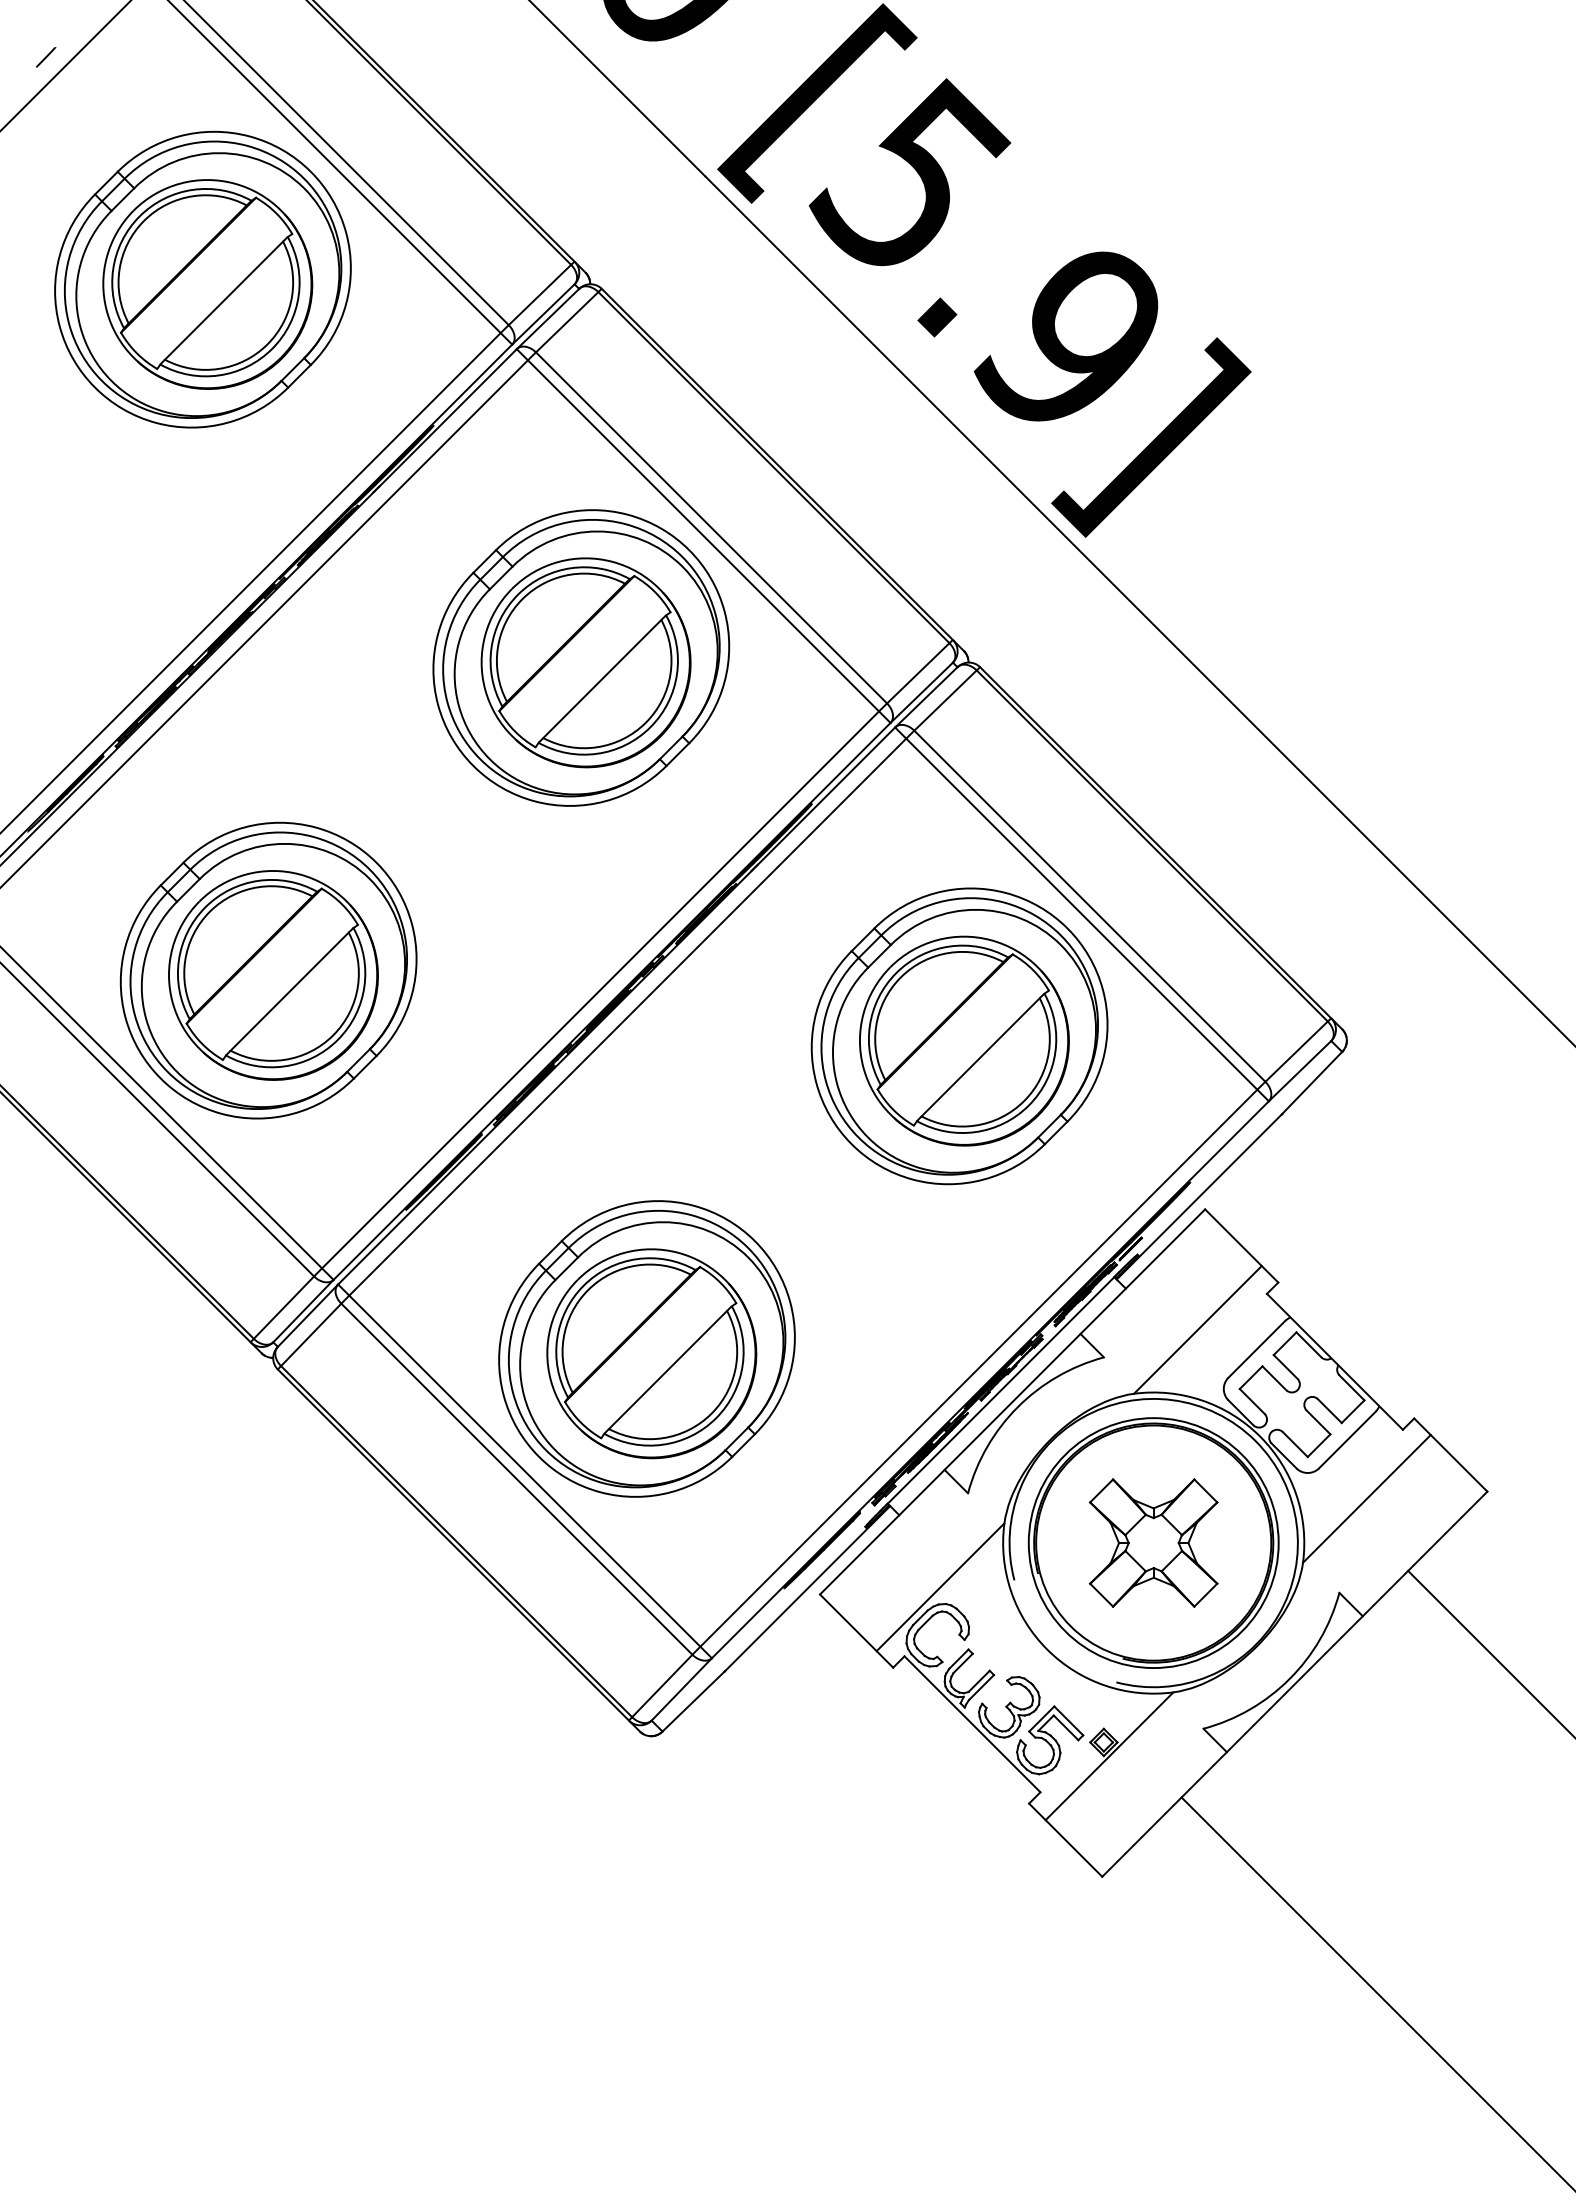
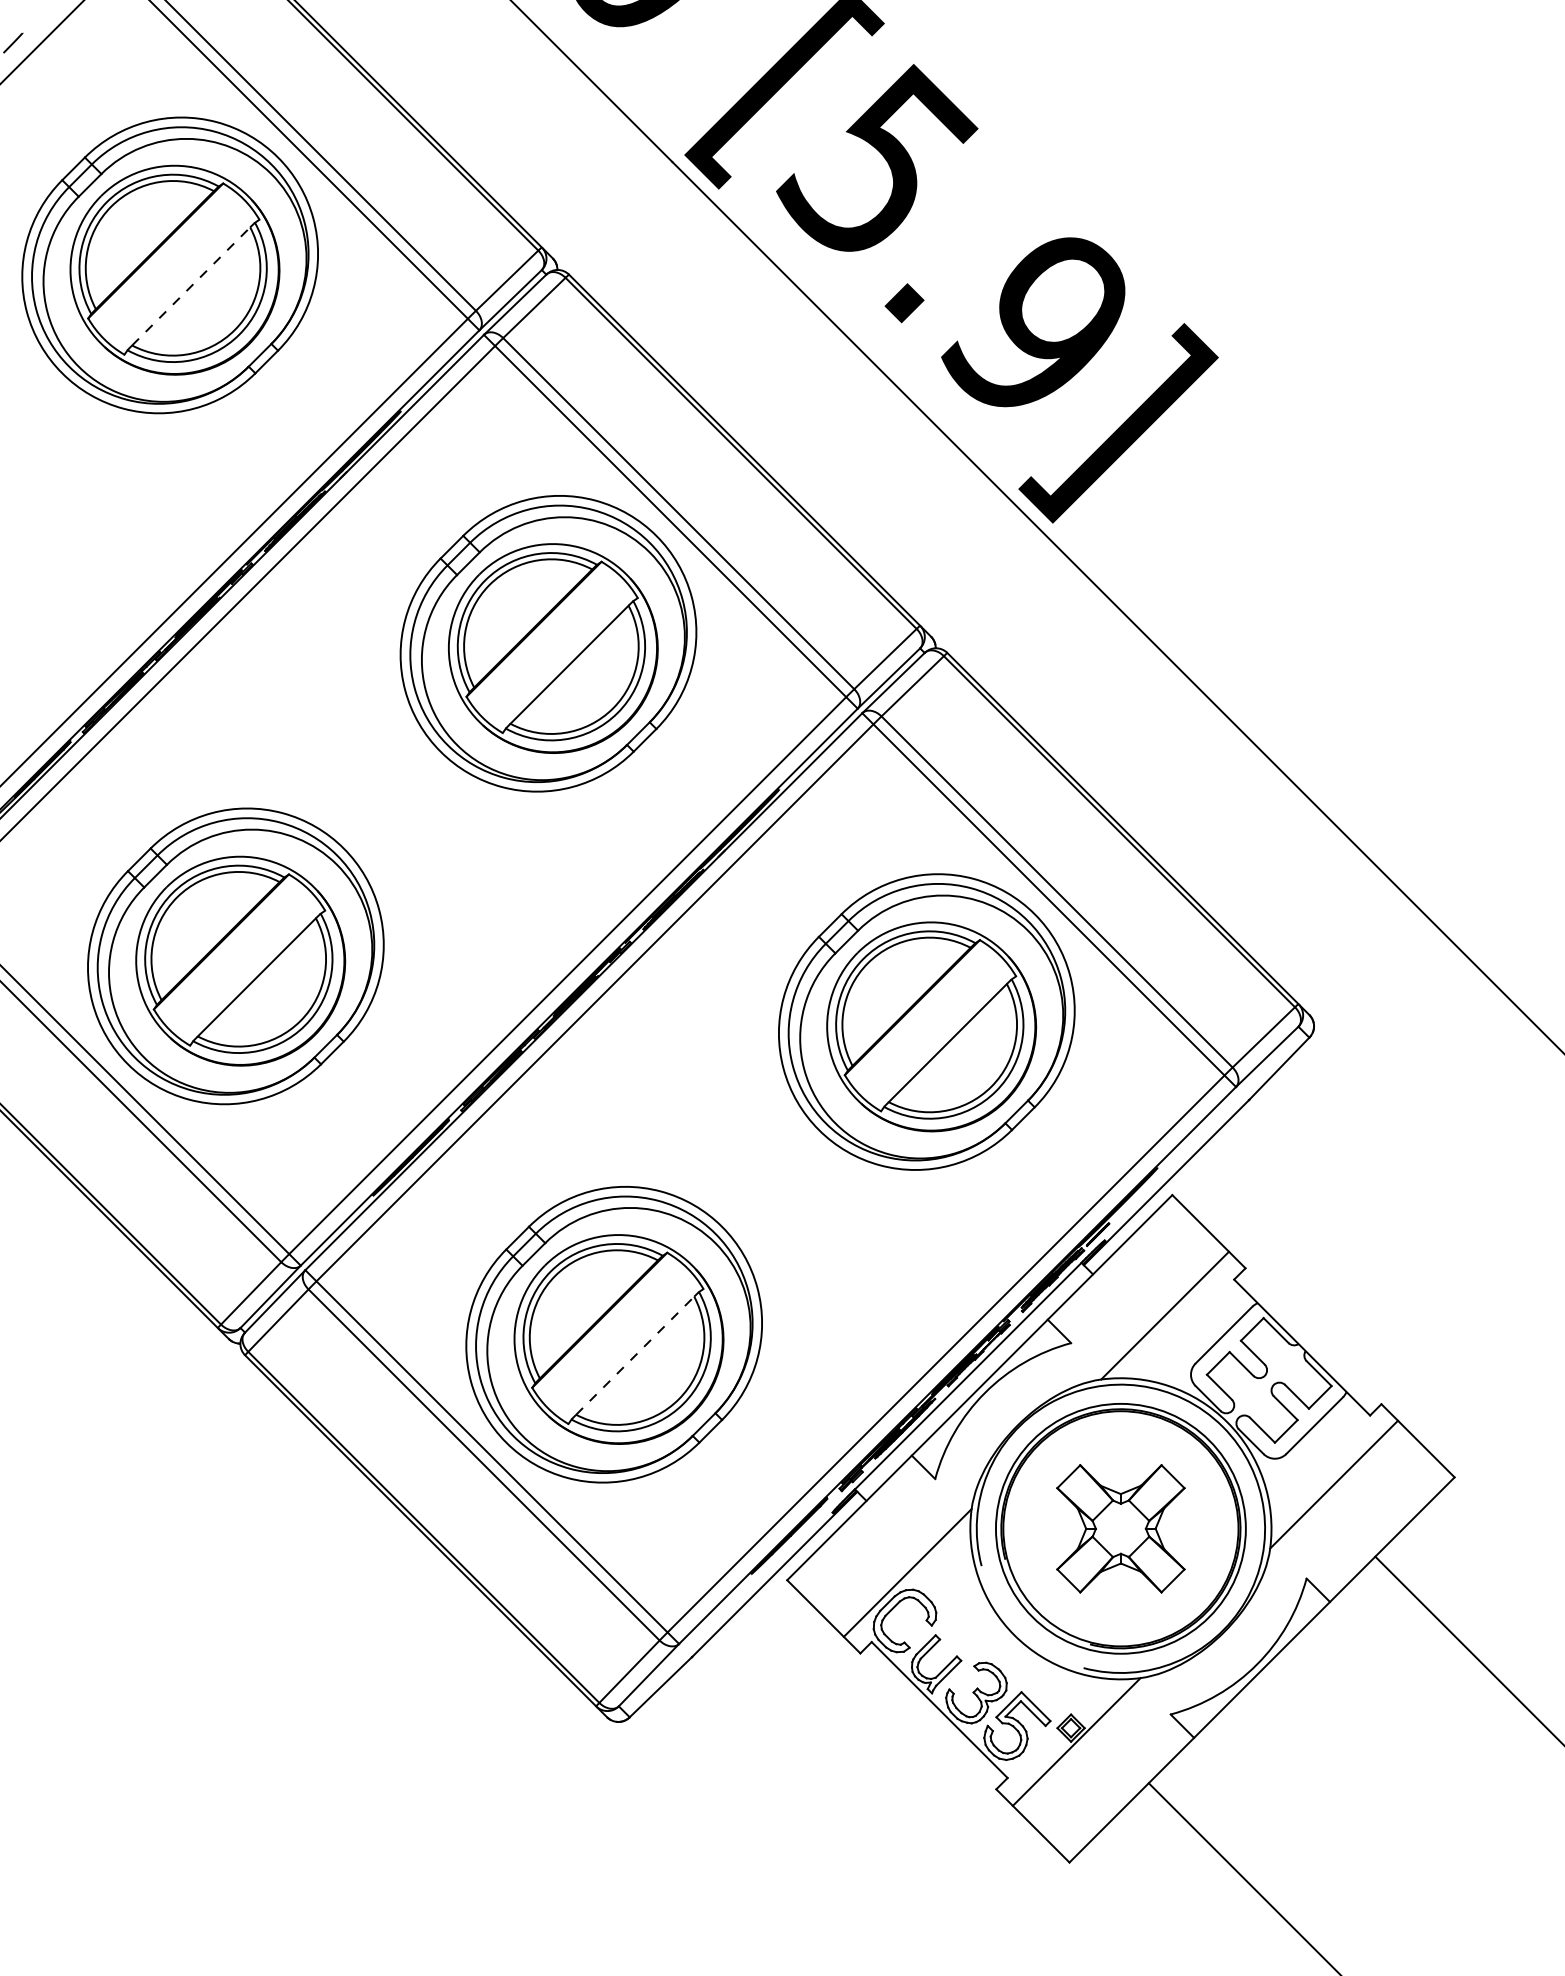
line: (224, 300) -> (191, 286), solid -> dashed
line: (668, 1369) -> (635, 1355), solid -> dashed

